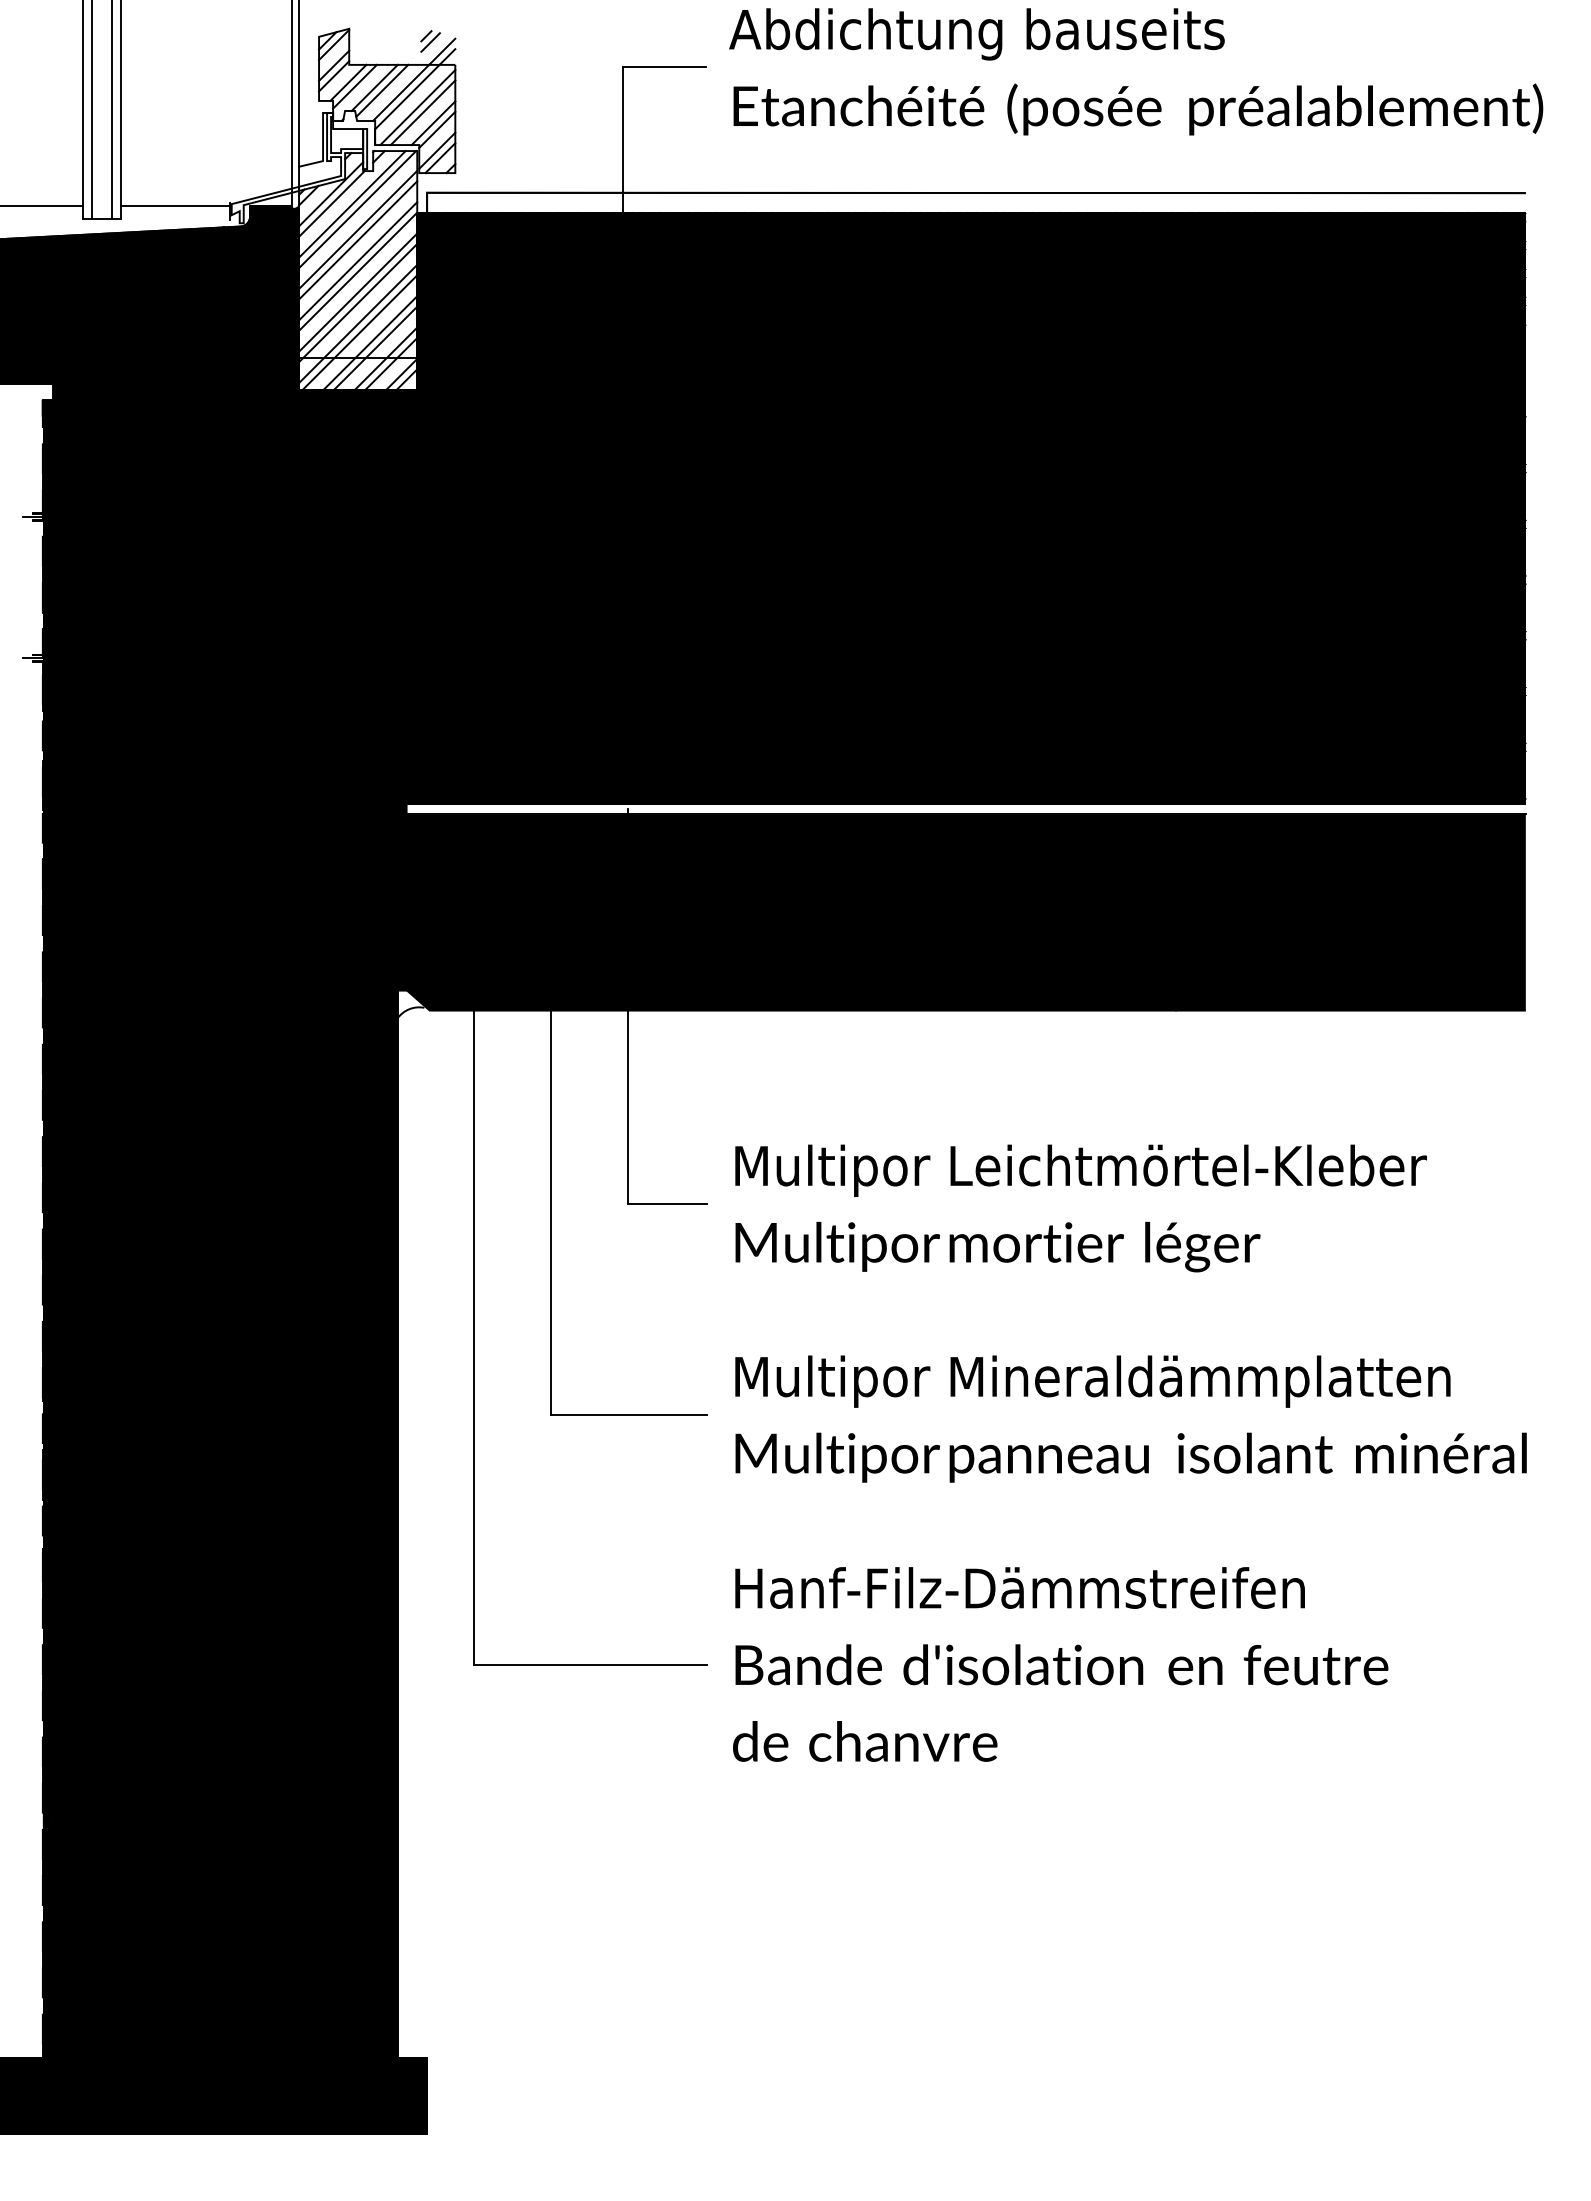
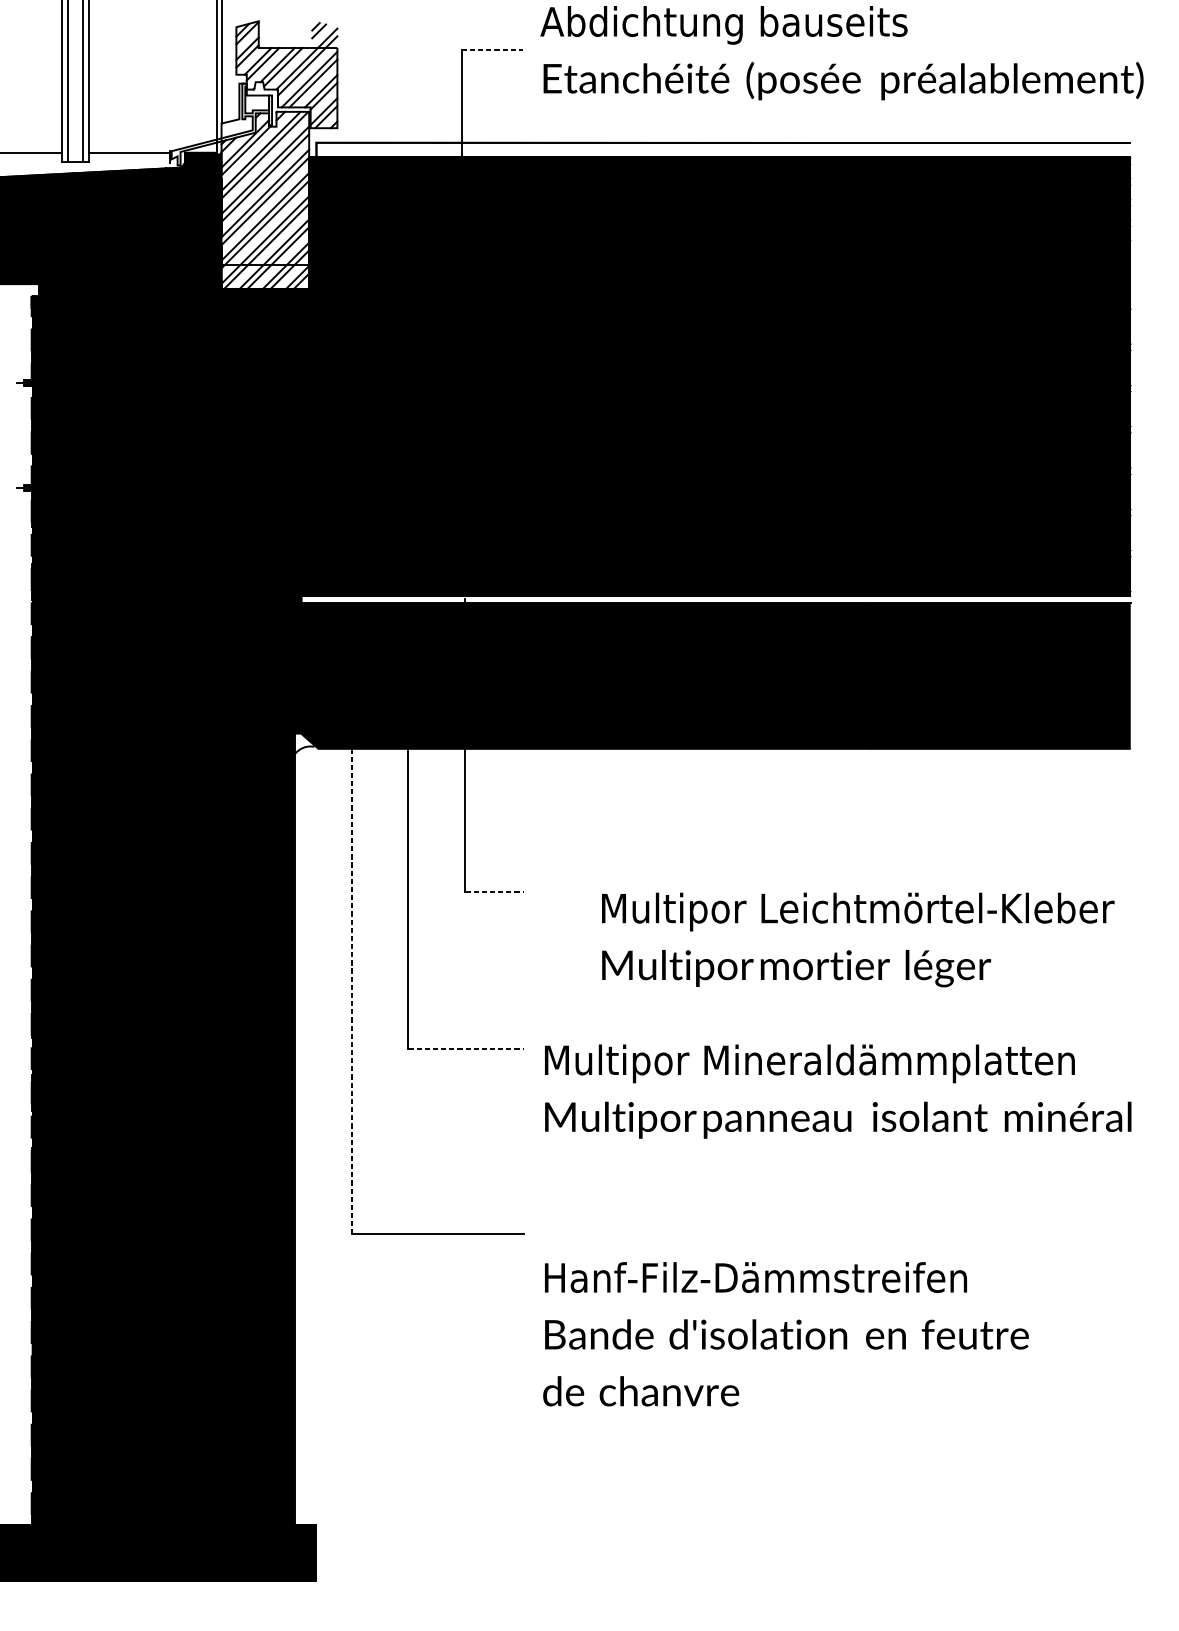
line: (665, 67) -> (493, 49), solid -> dashed
line: (668, 1204) -> (495, 892), solid -> dashed
text: (1080, 1208) -> (857, 940), moved
line: (474, 1293) -> (351, 958), solid -> dashed
line: (629, 1415) -> (466, 1048), solid -> dashed
text: (1130, 1418) -> (837, 1091), moved
text: (1060, 1664) -> (785, 1334), moved

